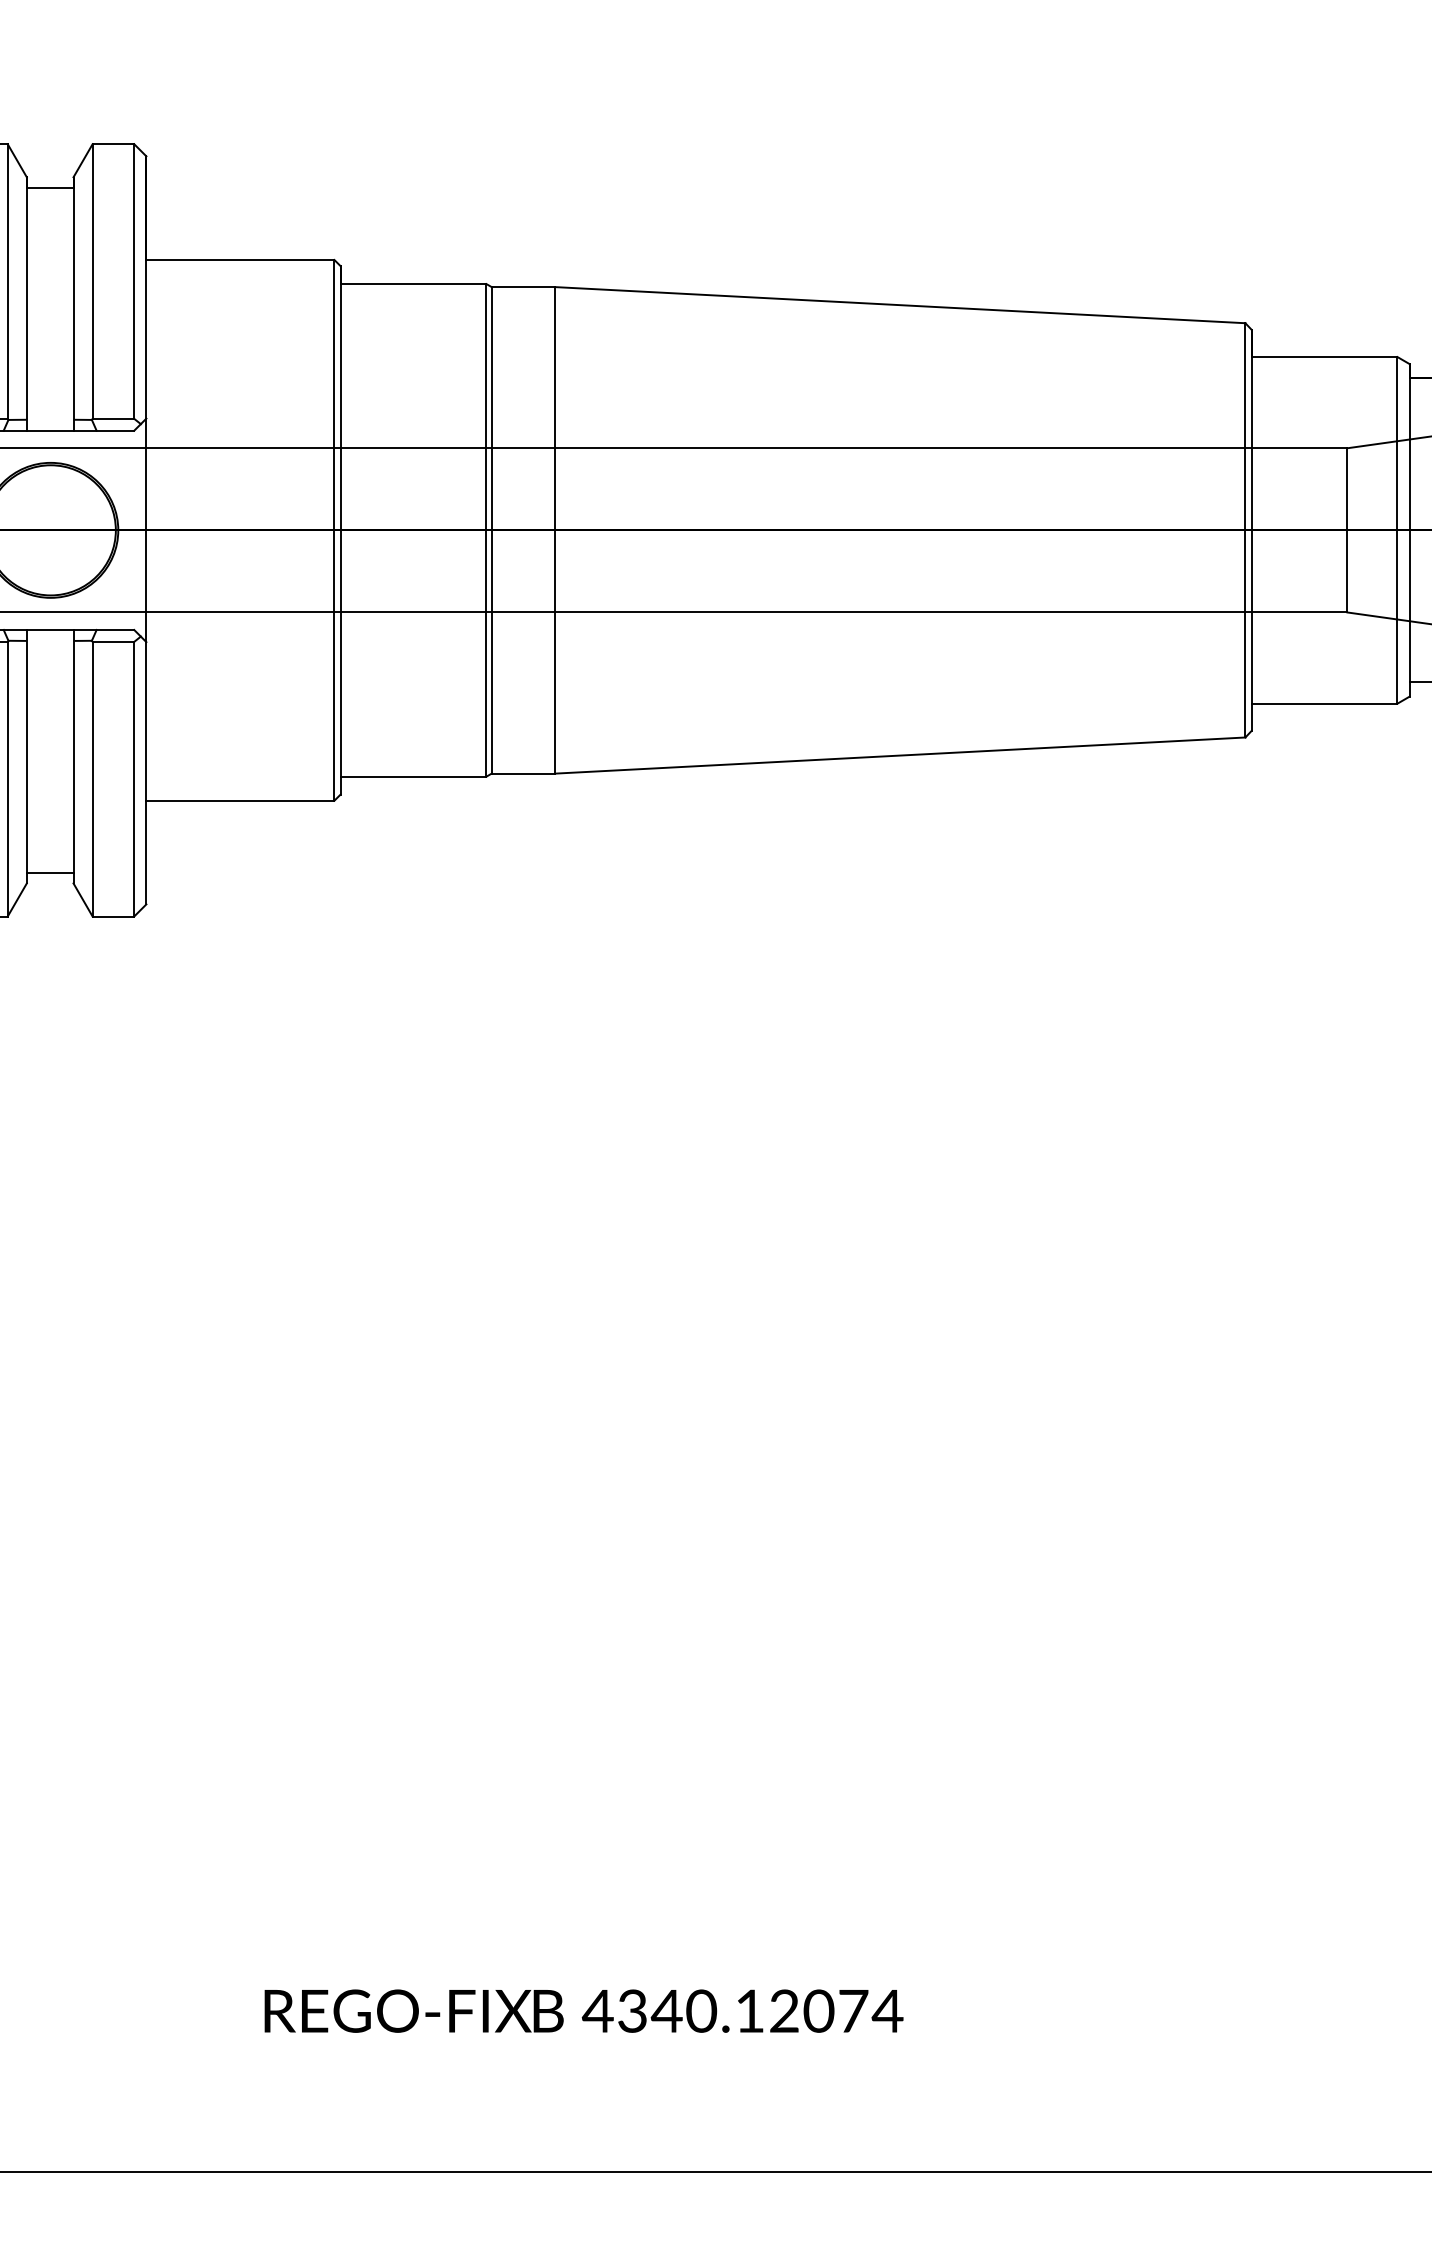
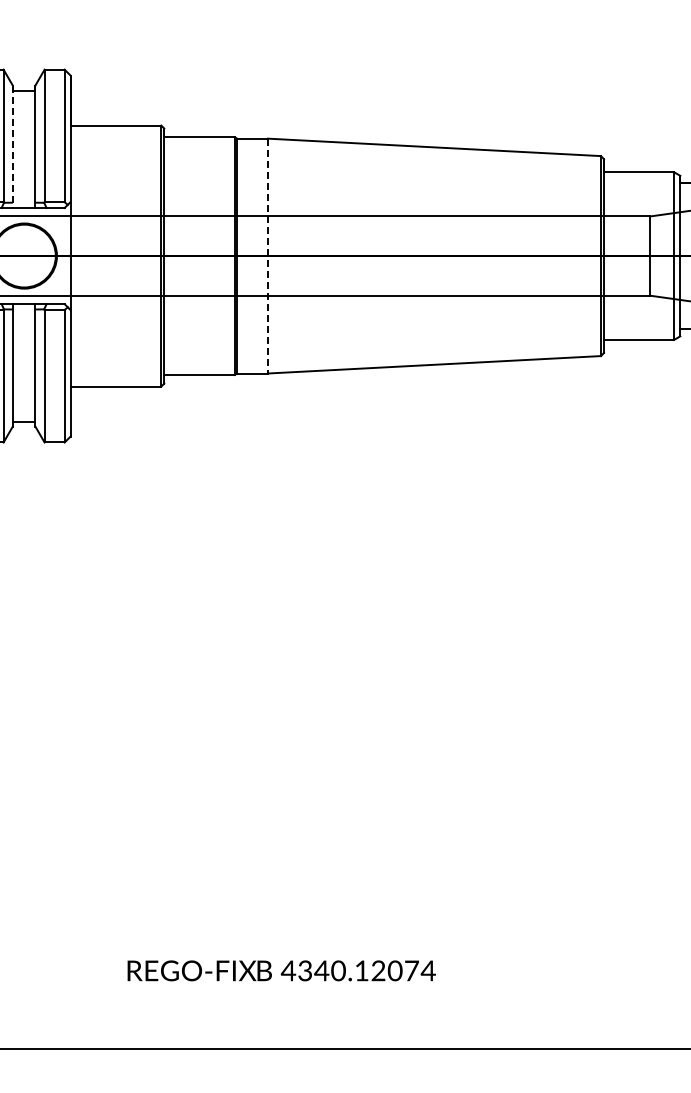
line: (26, 305) -> (12, 147), solid -> dashed
line: (554, 531) -> (267, 256), solid -> dashed

